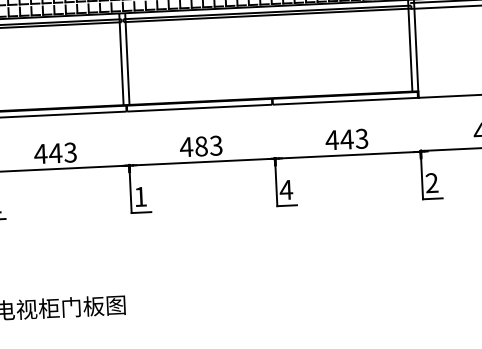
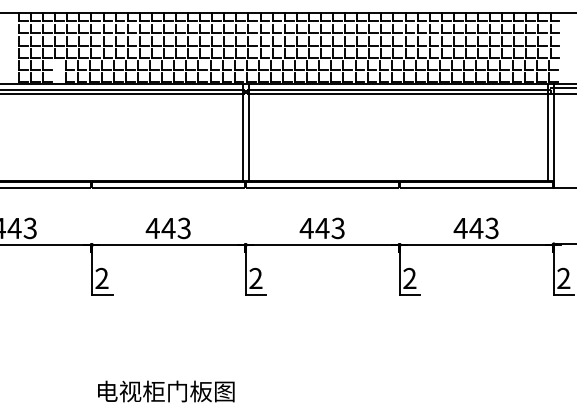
text: (201, 146) -> (322, 228), 483 -> 443
text: (285, 189) -> (409, 277), 4 -> 2
text: (140, 195) -> (255, 277), 1 -> 2

